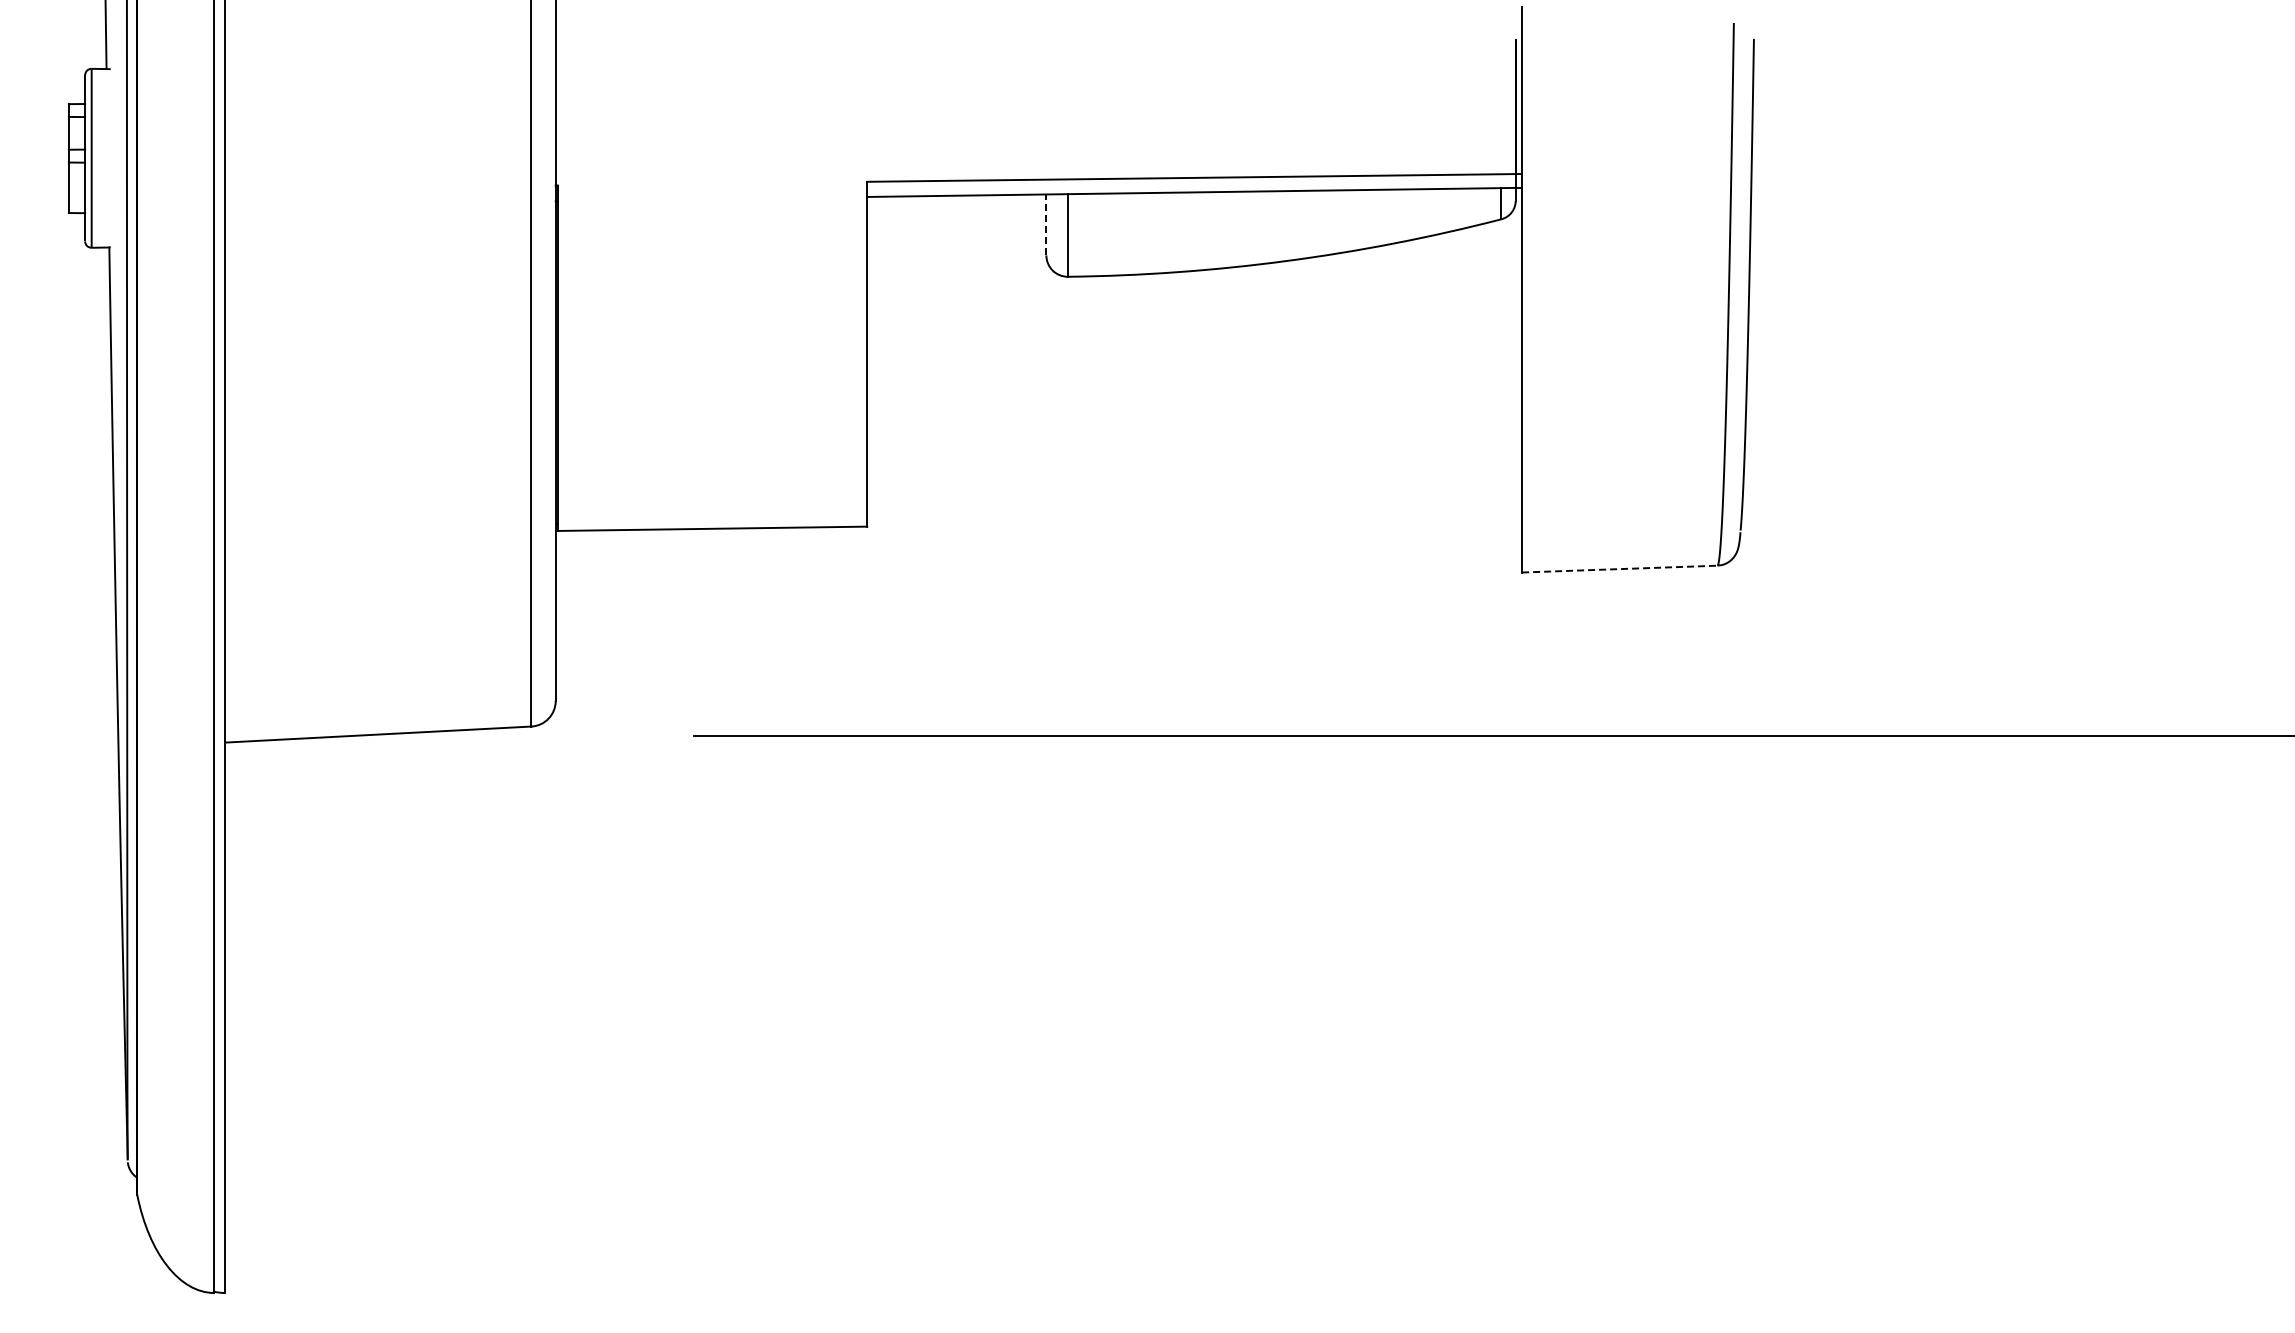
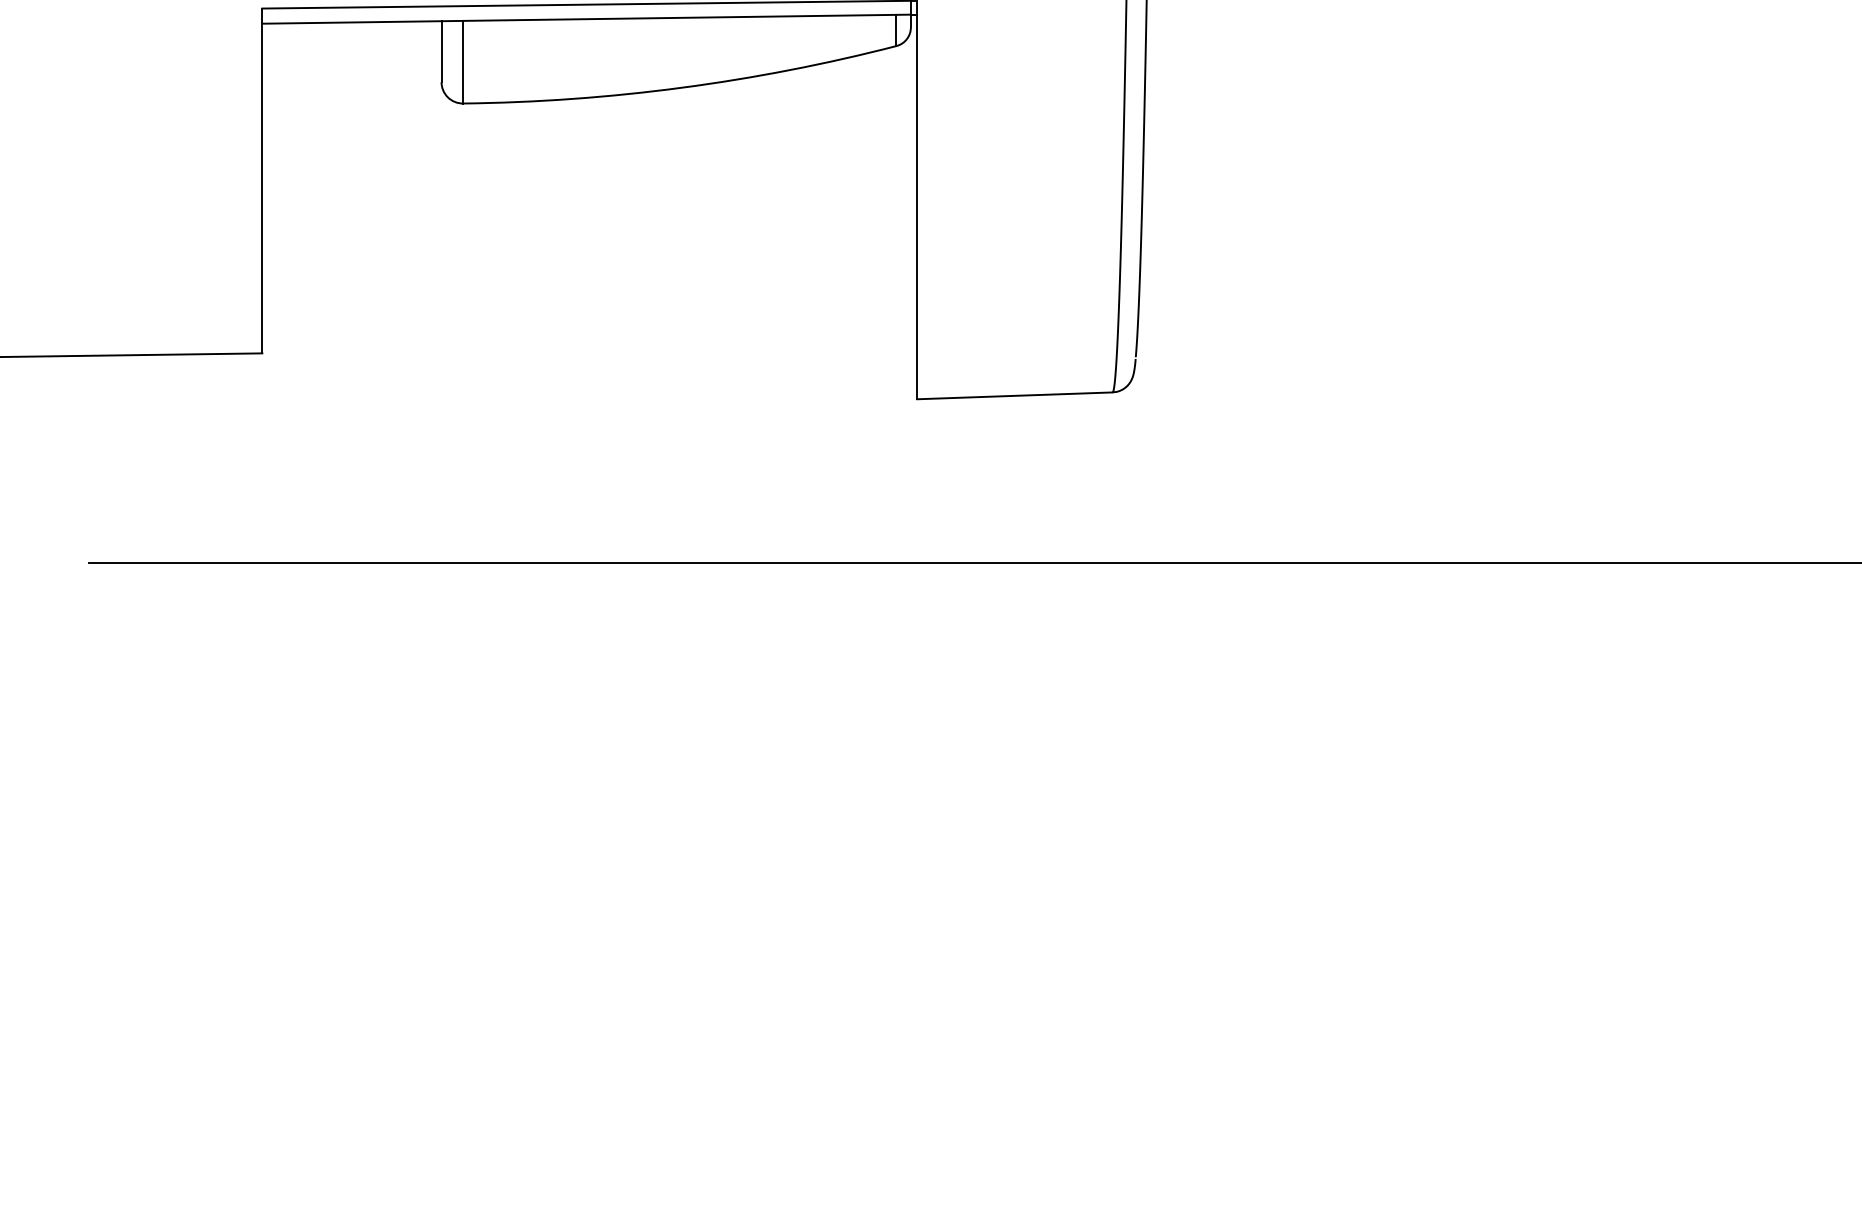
line: (1046, 224) -> (441, 51), dashed -> solid
line: (1619, 569) -> (1014, 396), dashed -> solid

